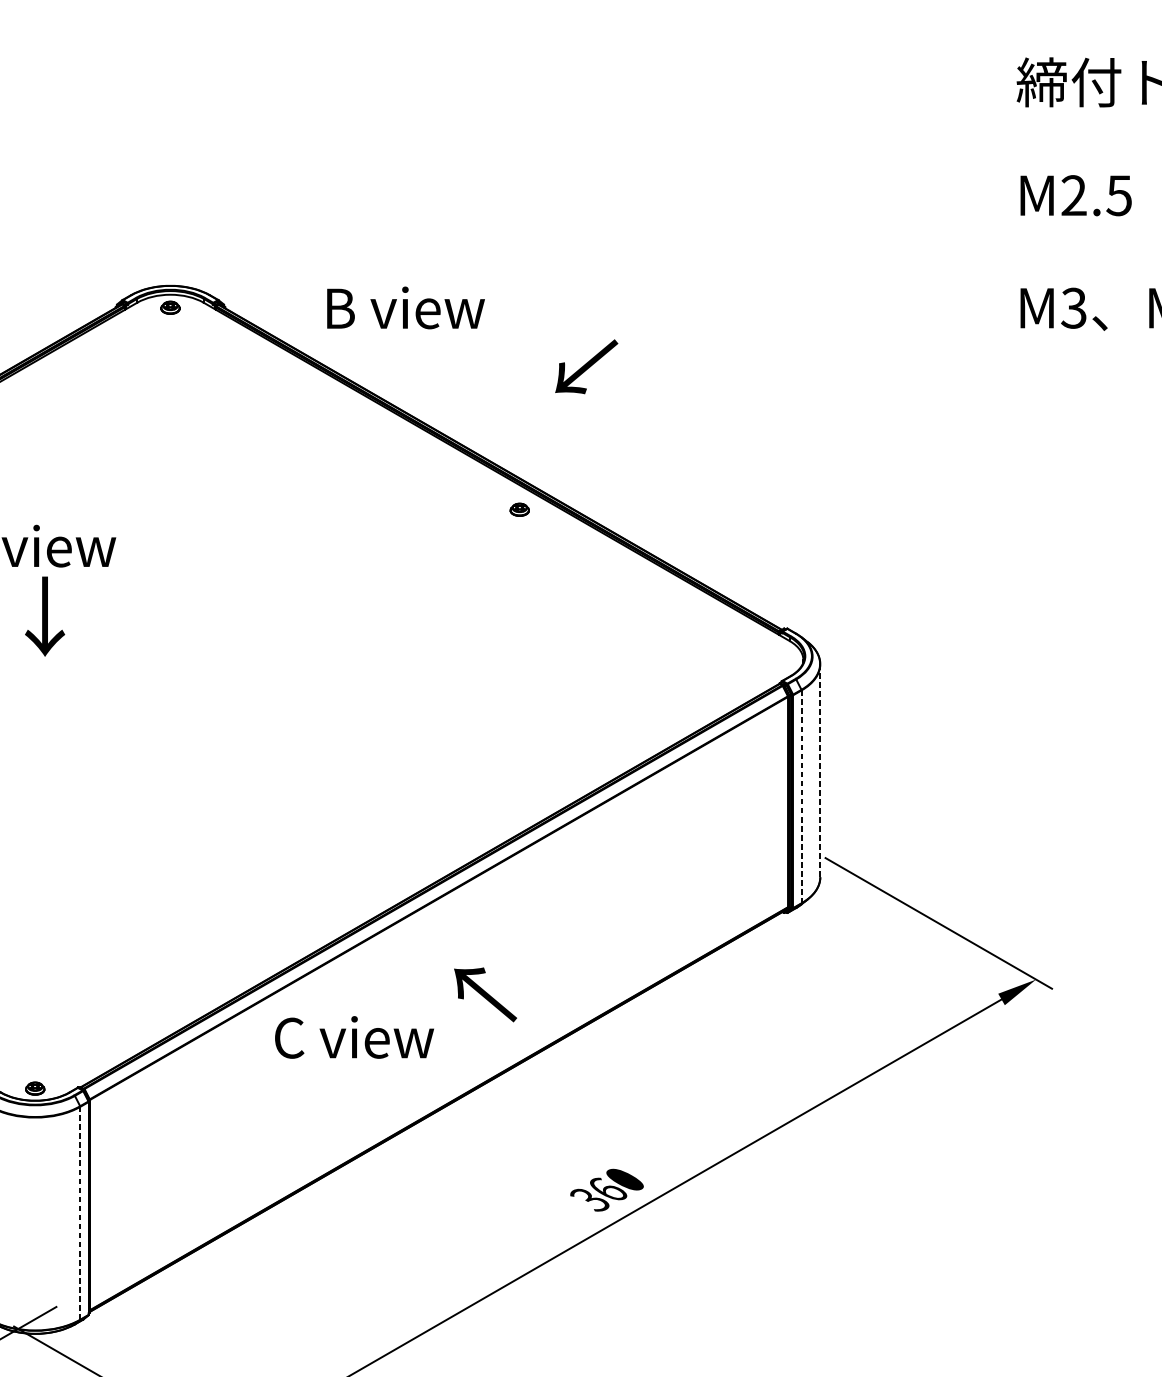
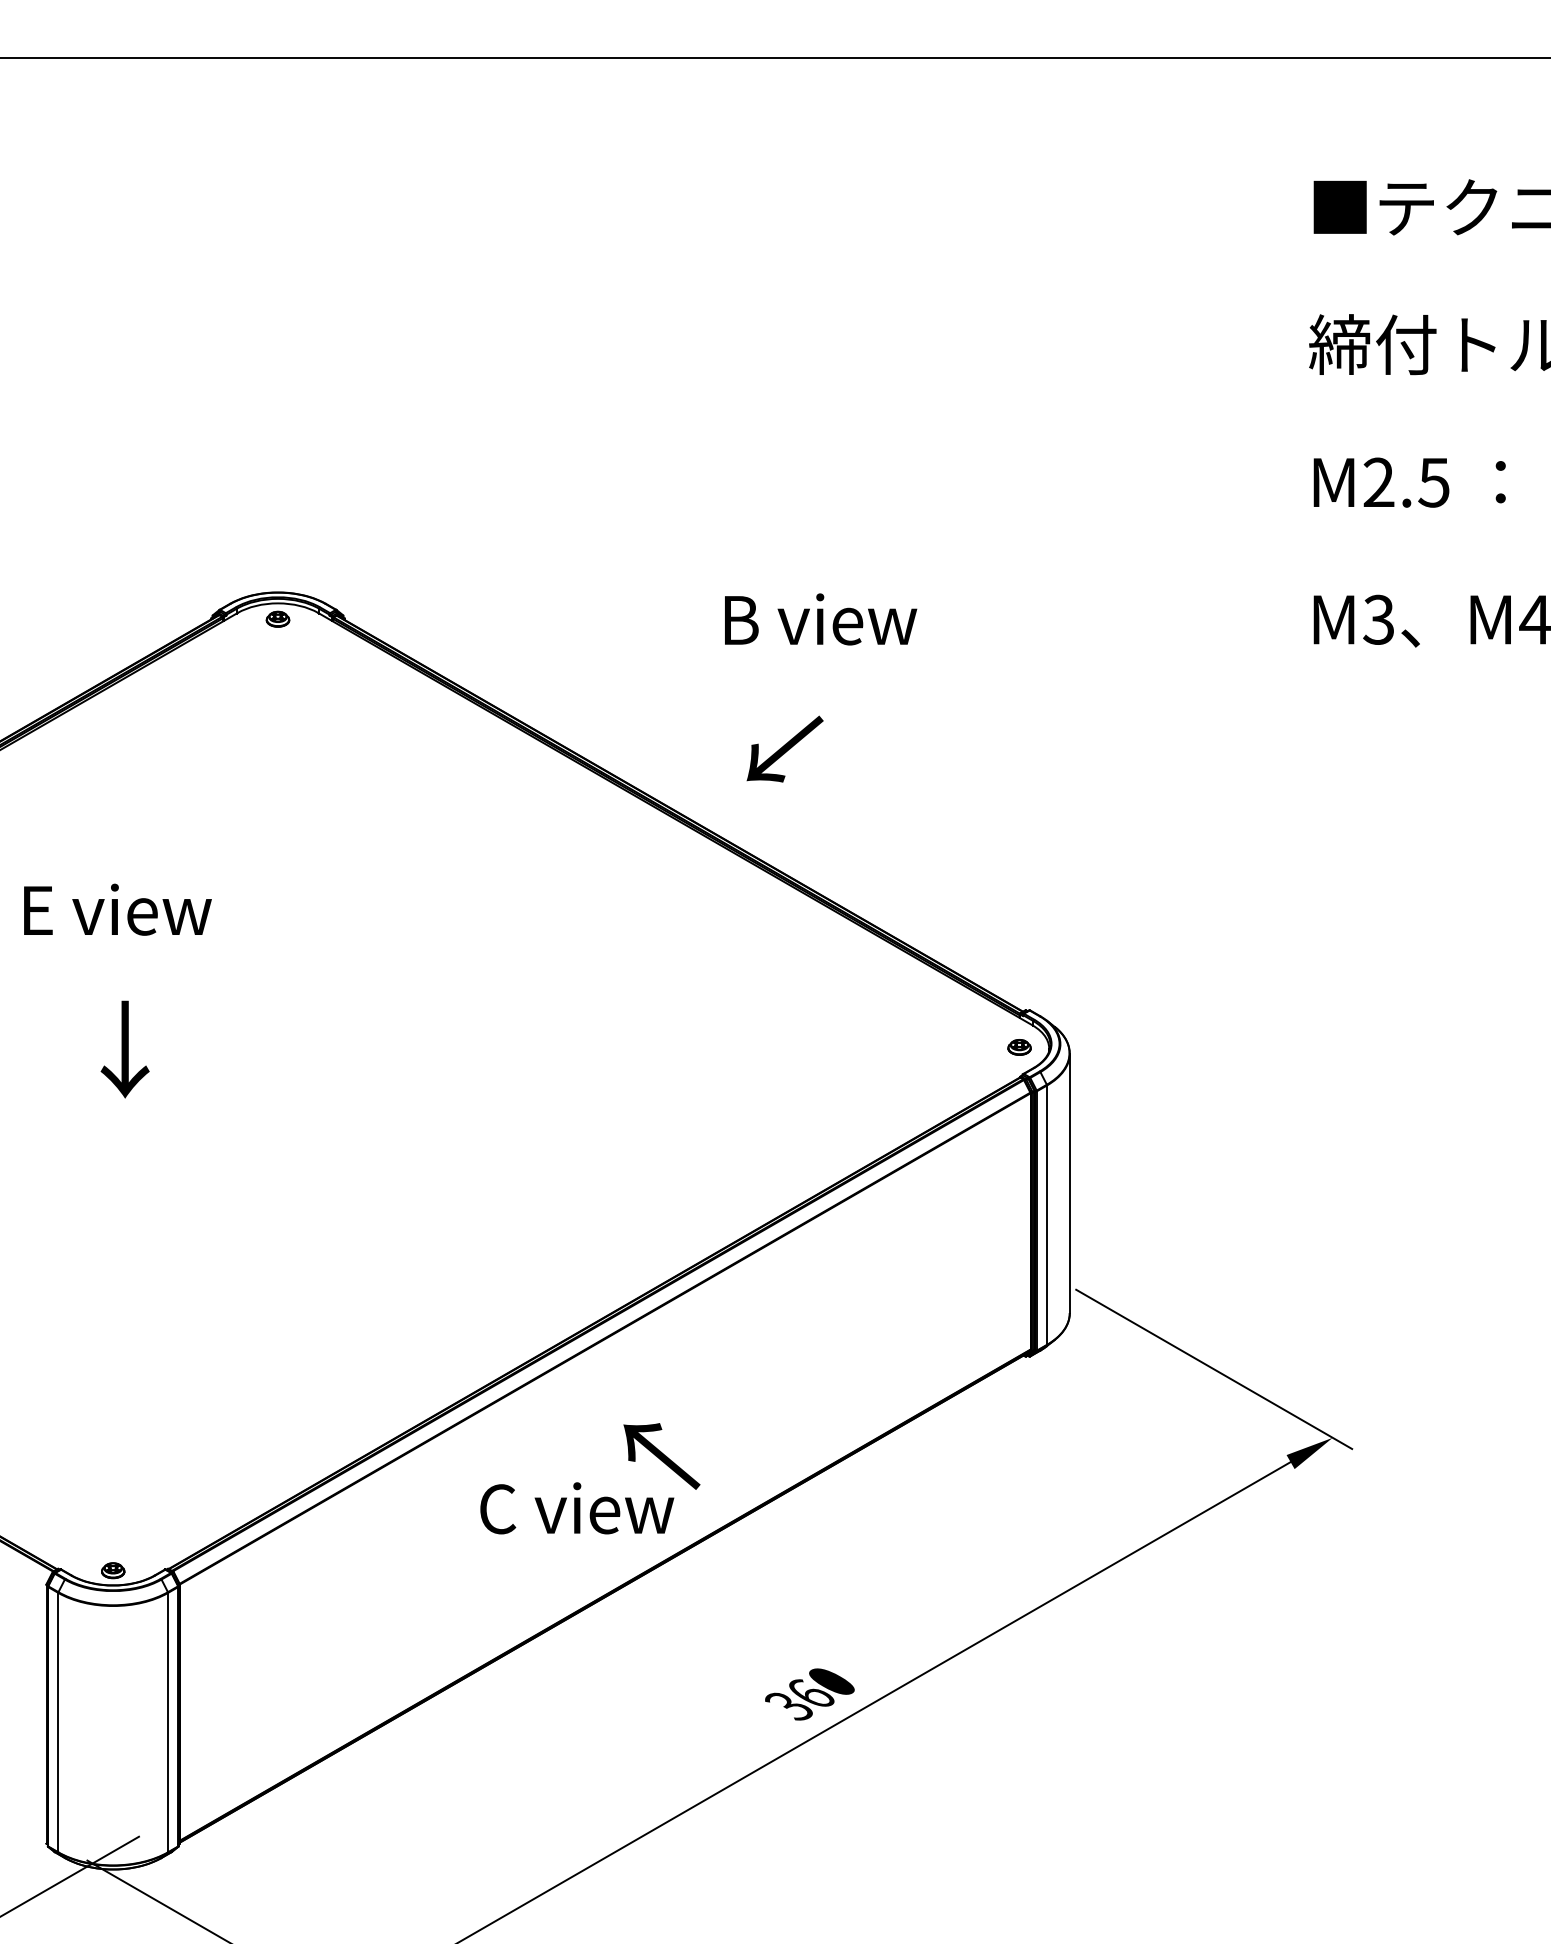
text: (406, 307) -> (821, 619), moved
text: (586, 366) -> (784, 748), moved
part: (519, 509) -> (1019, 1047), moved
text: (44, 616) -> (124, 1049), moved
line: (820, 770) -> (1069, 1183), dashed -> solid
line: (802, 797) -> (1047, 1215), dashed -> solid
text: (354, 1037) -> (577, 1508), moved
line: (80, 1213) -> (168, 1722), dashed -> solid

